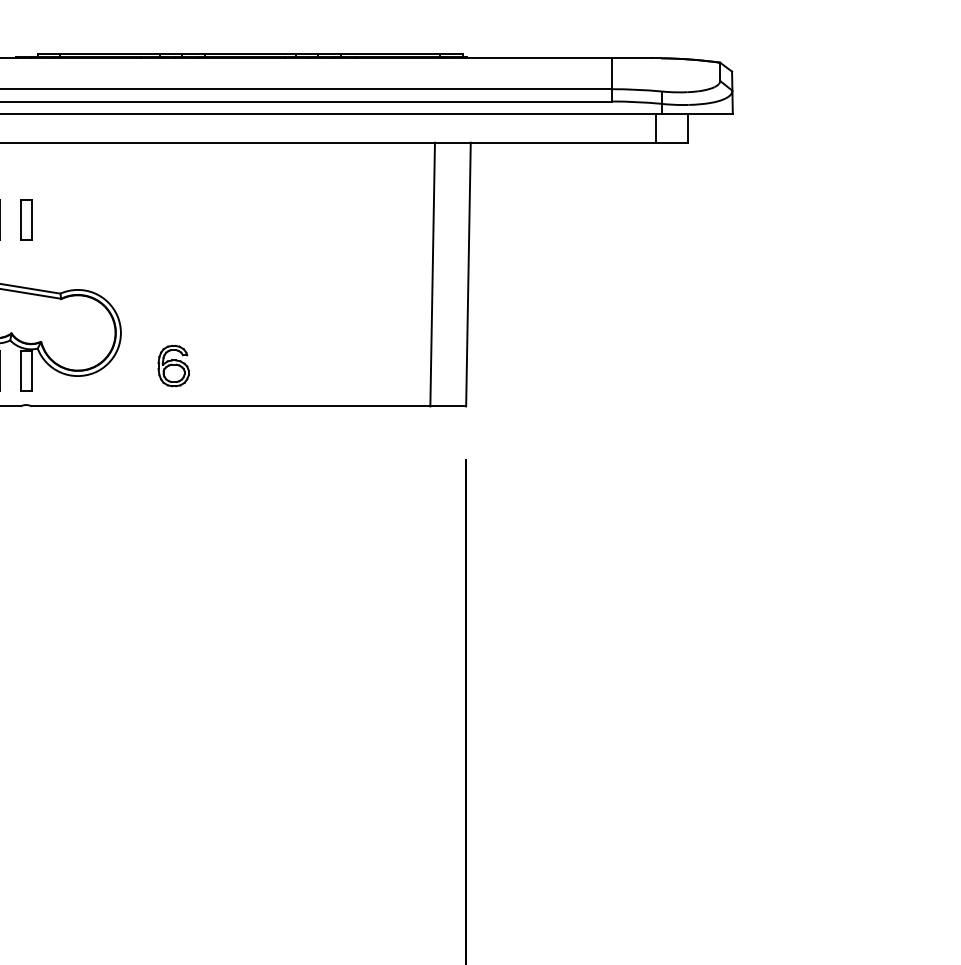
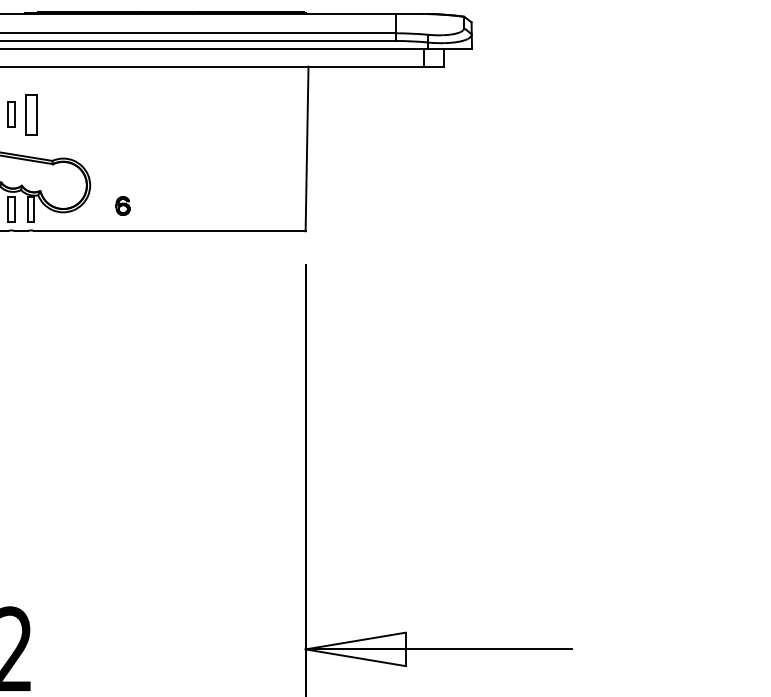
part: (25, 219) -> (30, 114), size x1.6
line: (432, 273) -> (284, 148), removed
part: (172, 365) -> (122, 205), size x0.7

